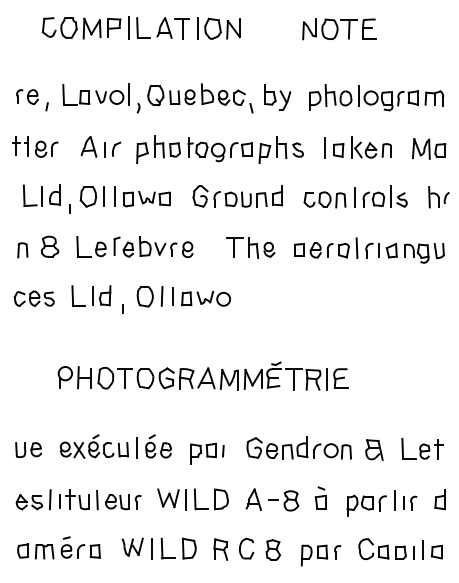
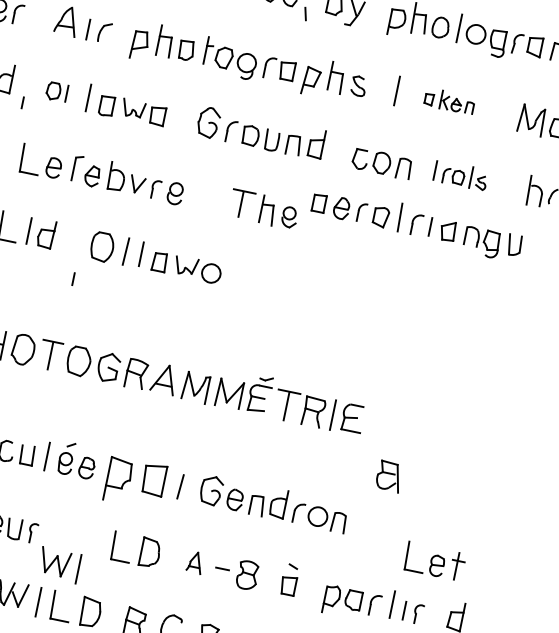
part: (362, 147) -> (449, 101), size x0.6
part: (91, 196) -> (56, 91), size x0.6
part: (380, 196) -> (460, 175), size x0.7
part: (369, 250) -> (416, 224), moved
line: (122, 308) -> (72, 278), moved
part: (422, 448) -> (434, 560), moved
part: (374, 449) -> (389, 475), moved
part: (207, 453) -> (143, 484), size x1.6
part: (171, 499) -> (58, 564), moved
part: (253, 499) -> (195, 562), size x0.7

